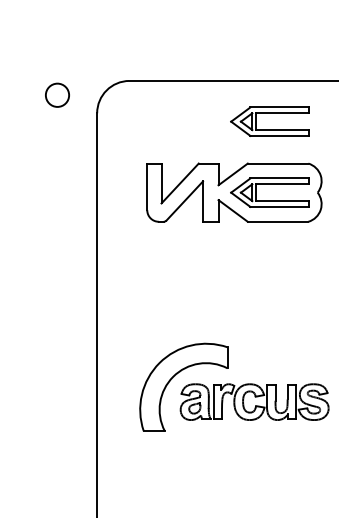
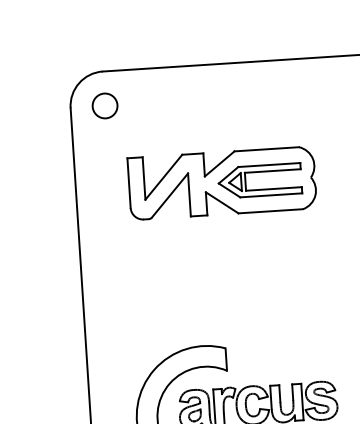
circle: (57, 94) -> (105, 105), moved
part: (269, 113) -> (254, 96), removed

